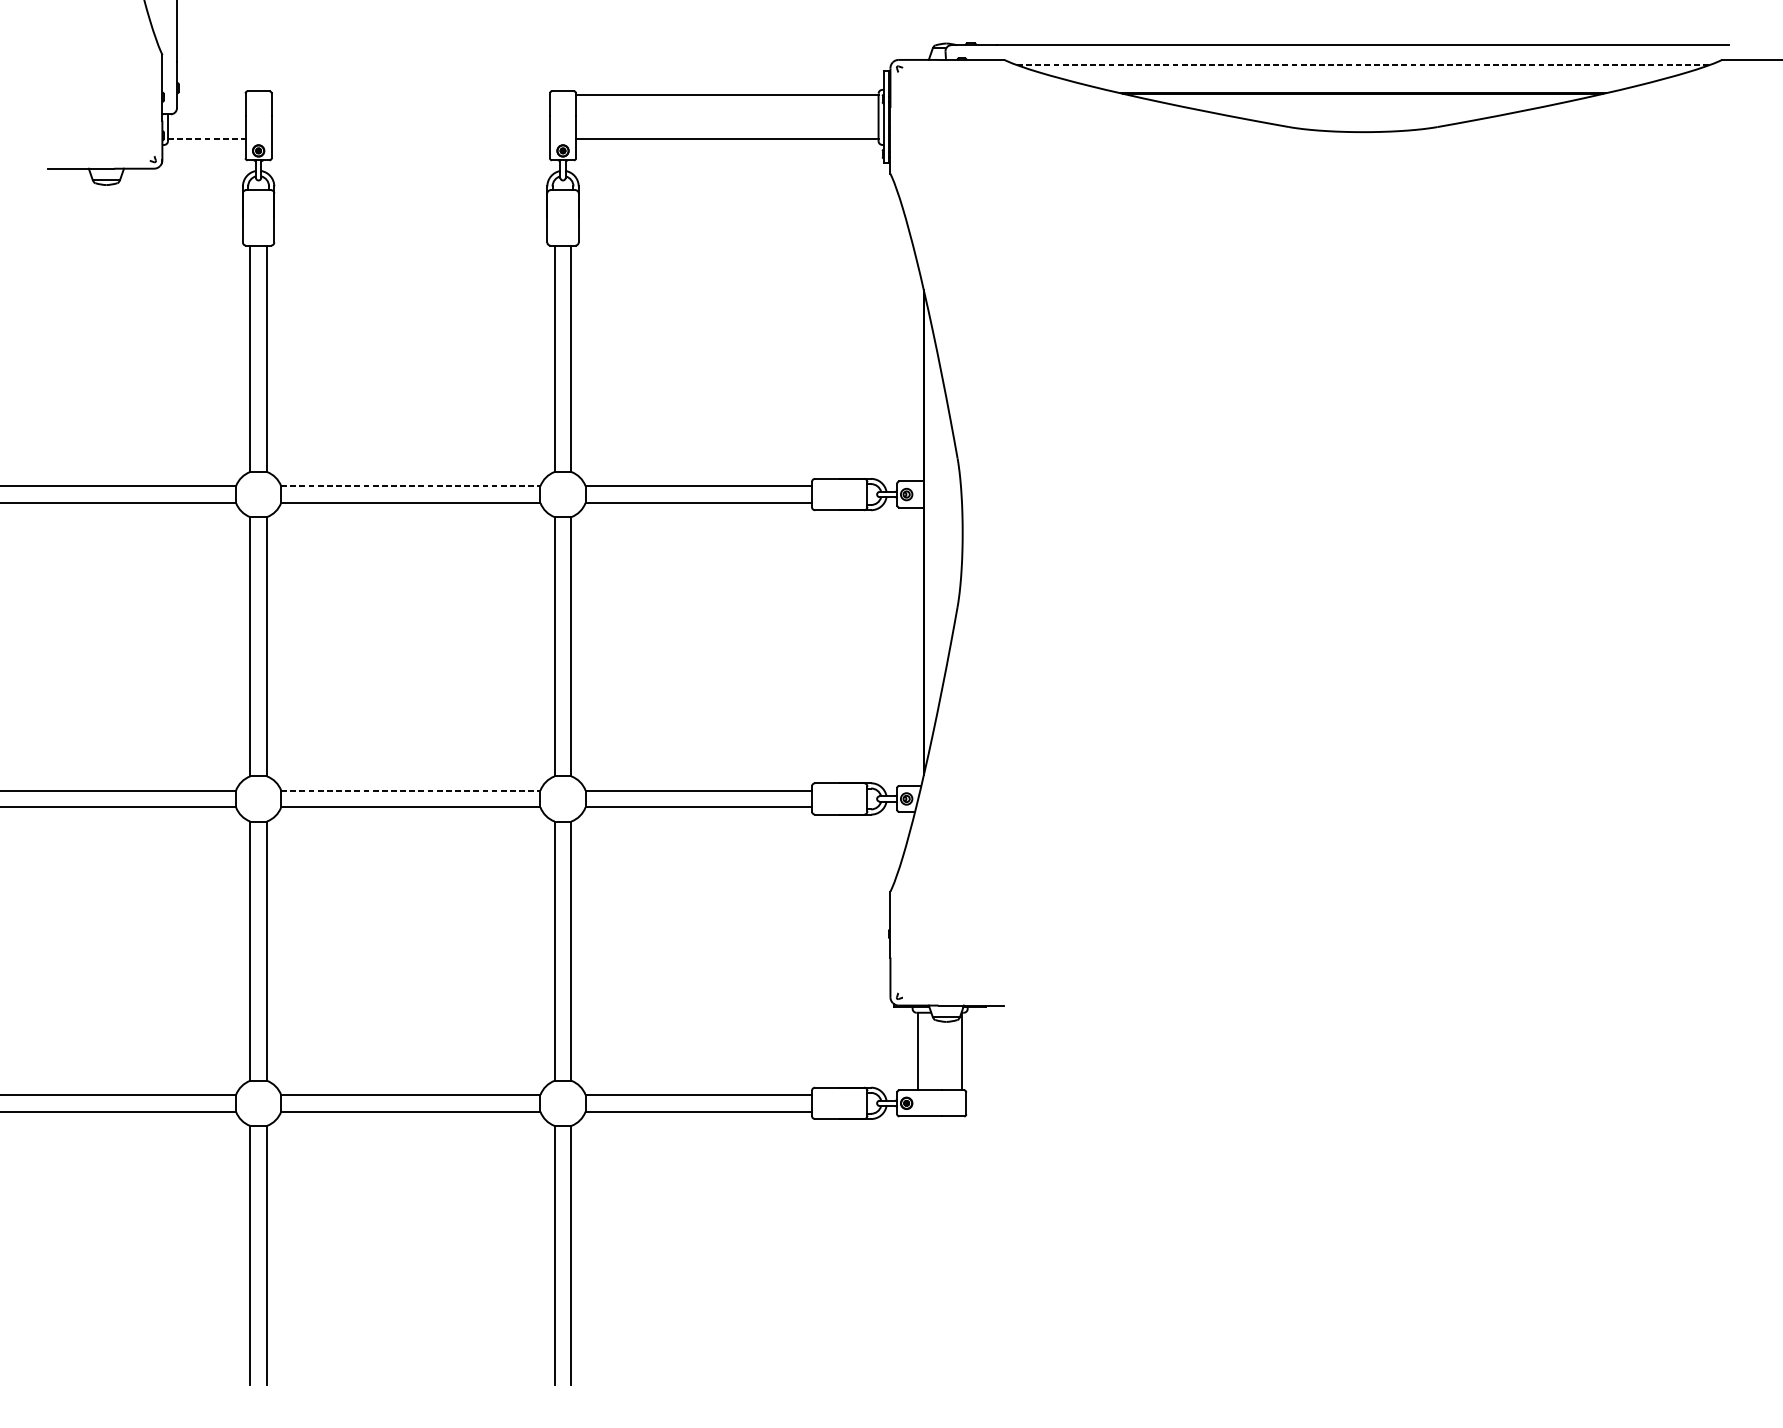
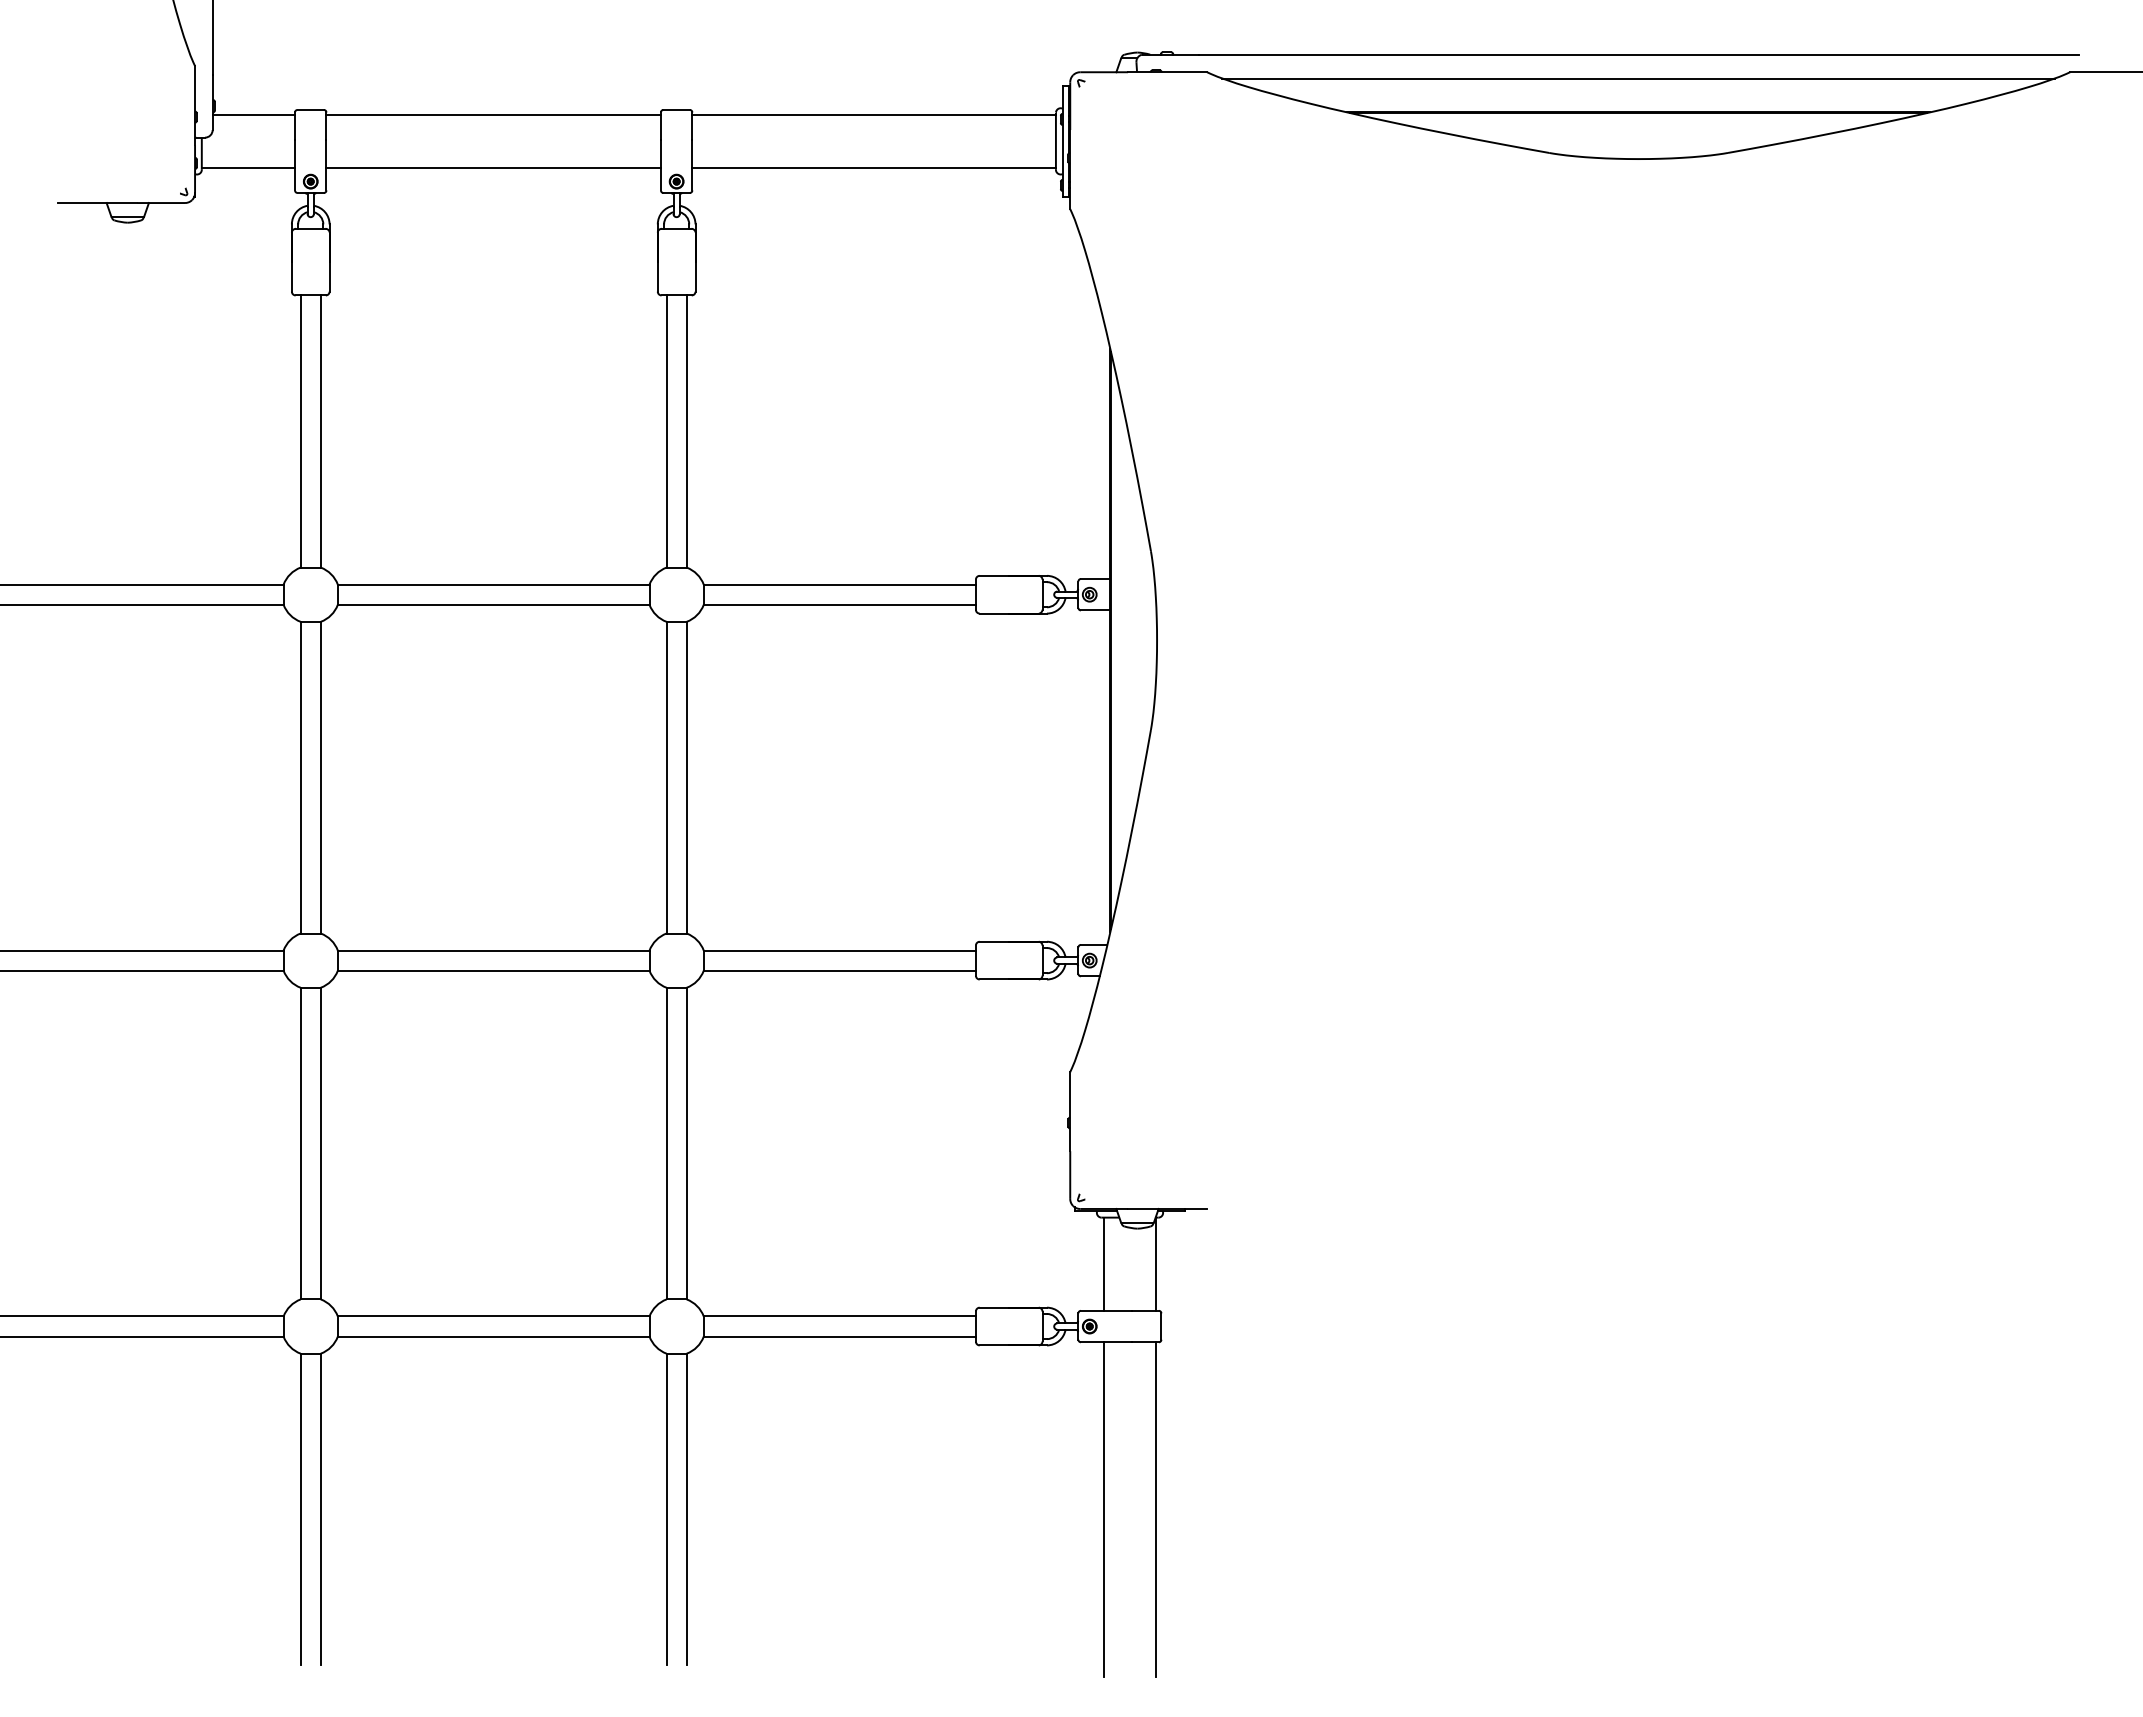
line: (1364, 65) -> (1639, 78), dashed -> solid
line: (211, 95) -> (253, 115), added
line: (410, 95) -> (493, 115), added
line: (206, 139) -> (248, 167), dashed -> solid
line: (410, 139) -> (493, 167), added
line: (410, 486) -> (493, 584), dashed -> solid
line: (410, 790) -> (493, 950), dashed -> solid
line: (918, 1255) -> (1103, 1509), added
line: (962, 1255) -> (1156, 1509), added

